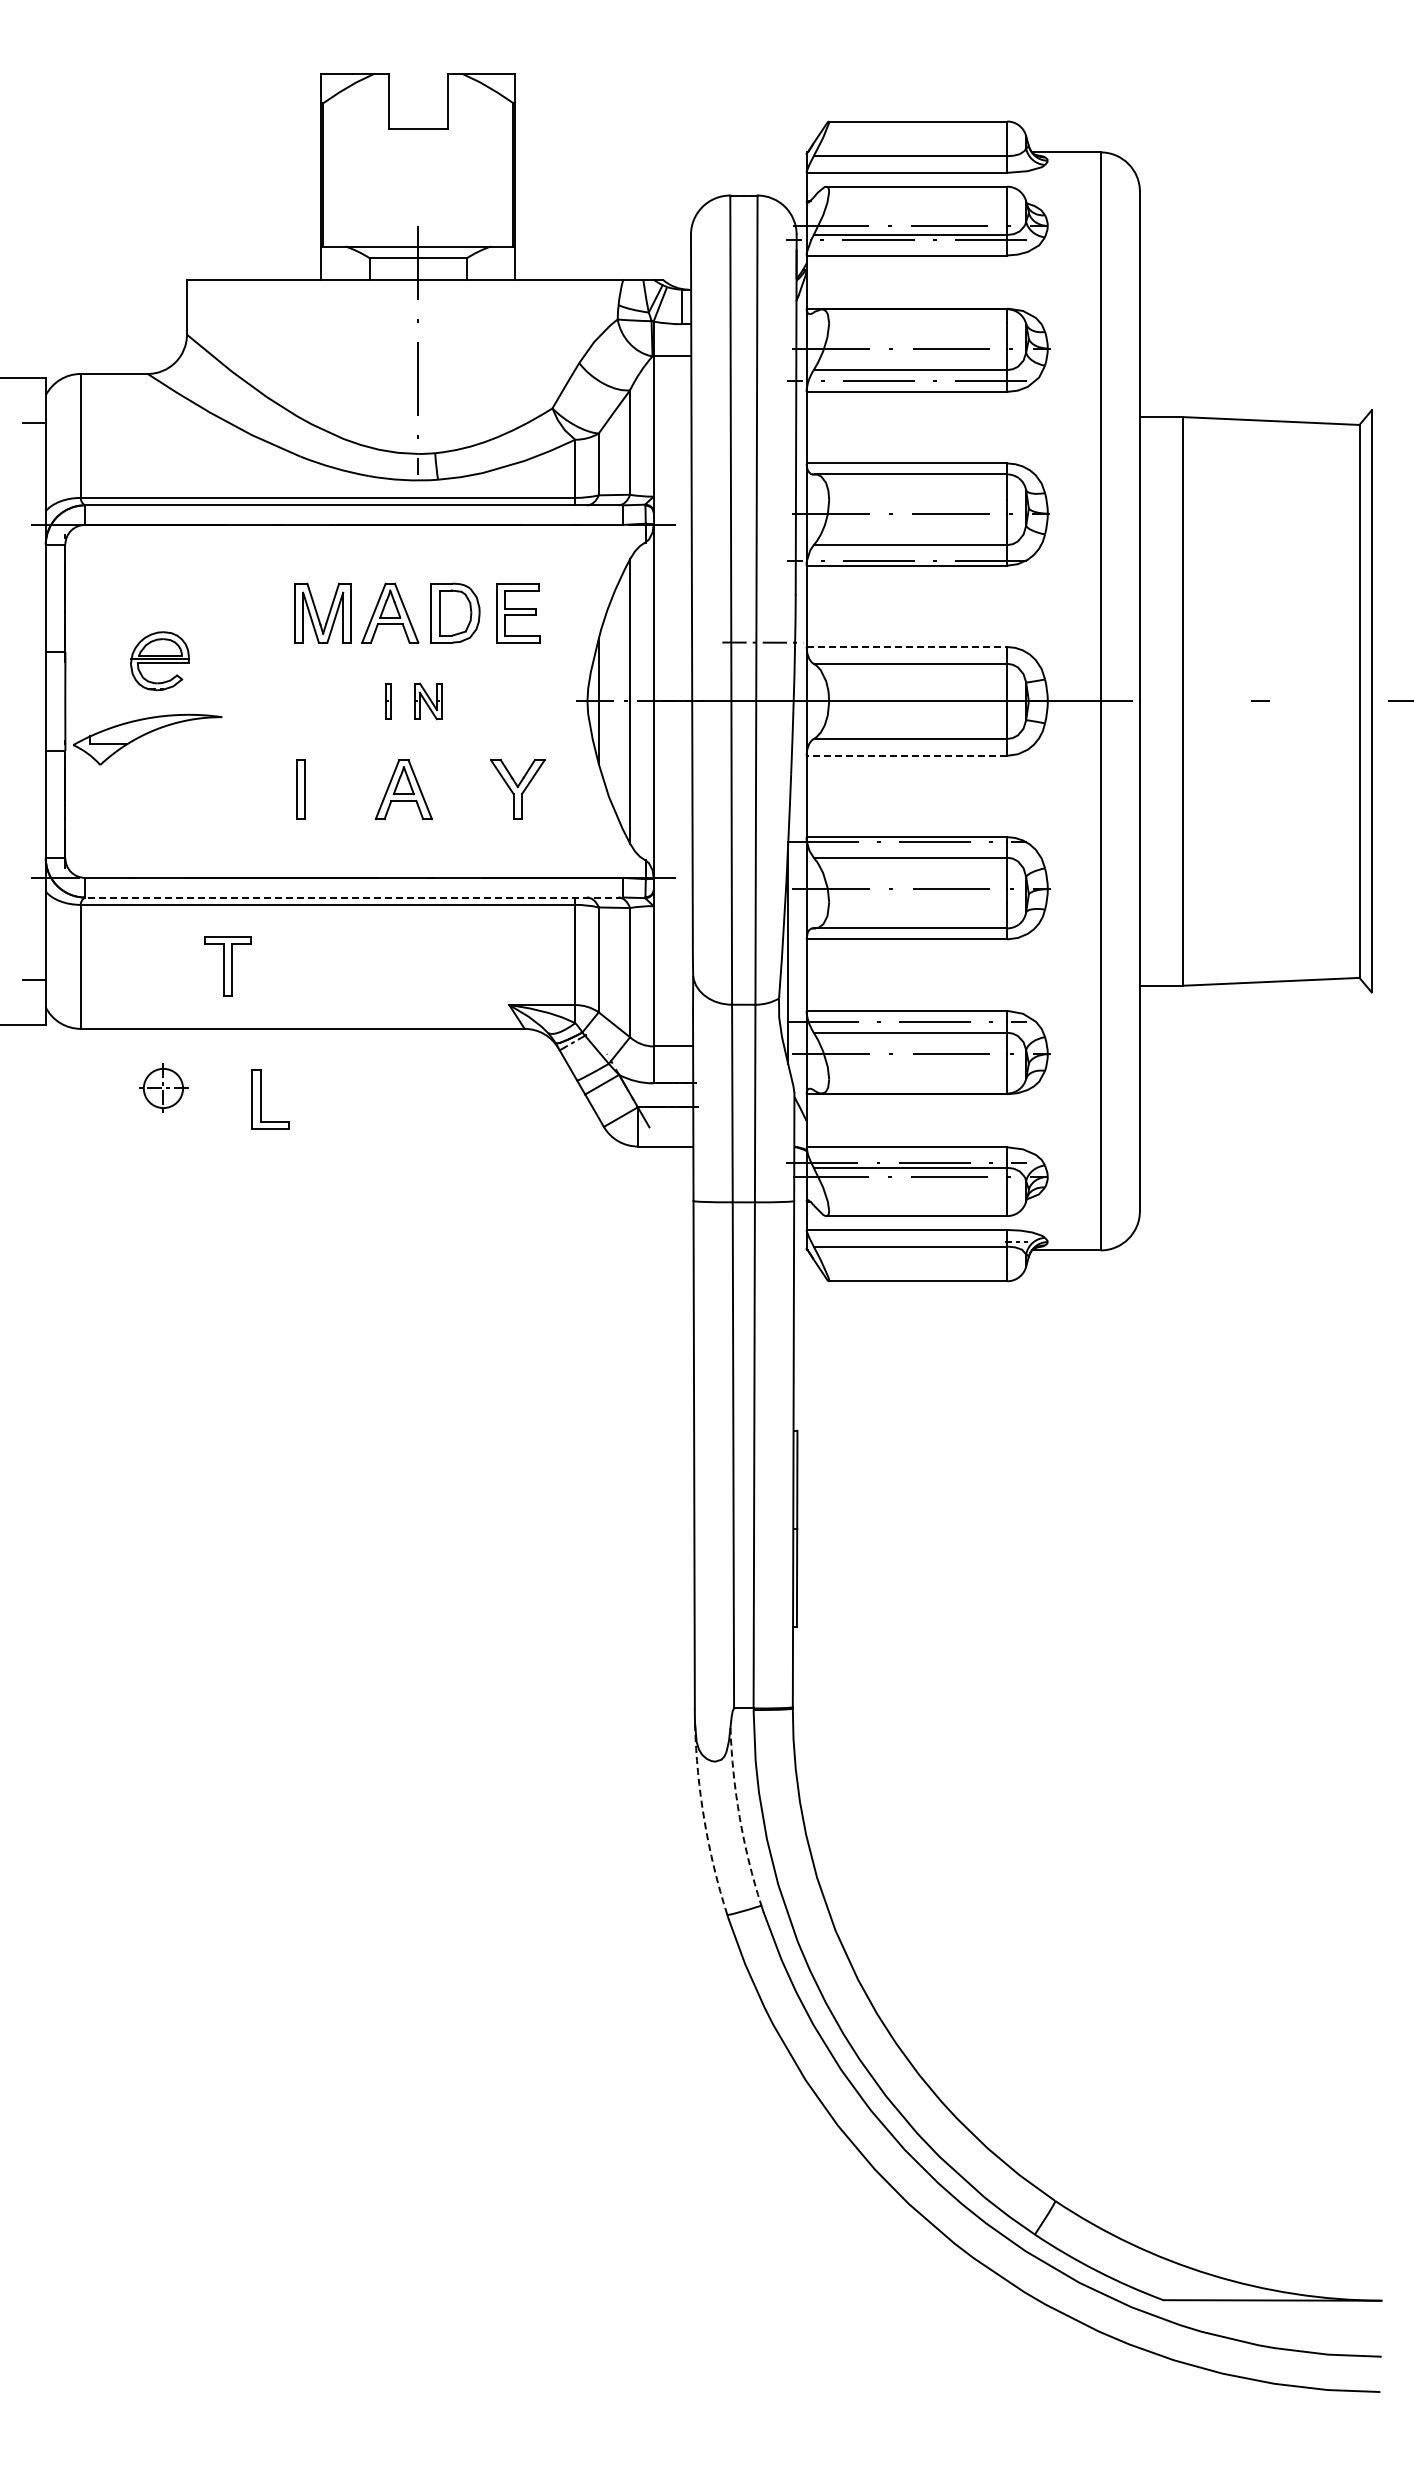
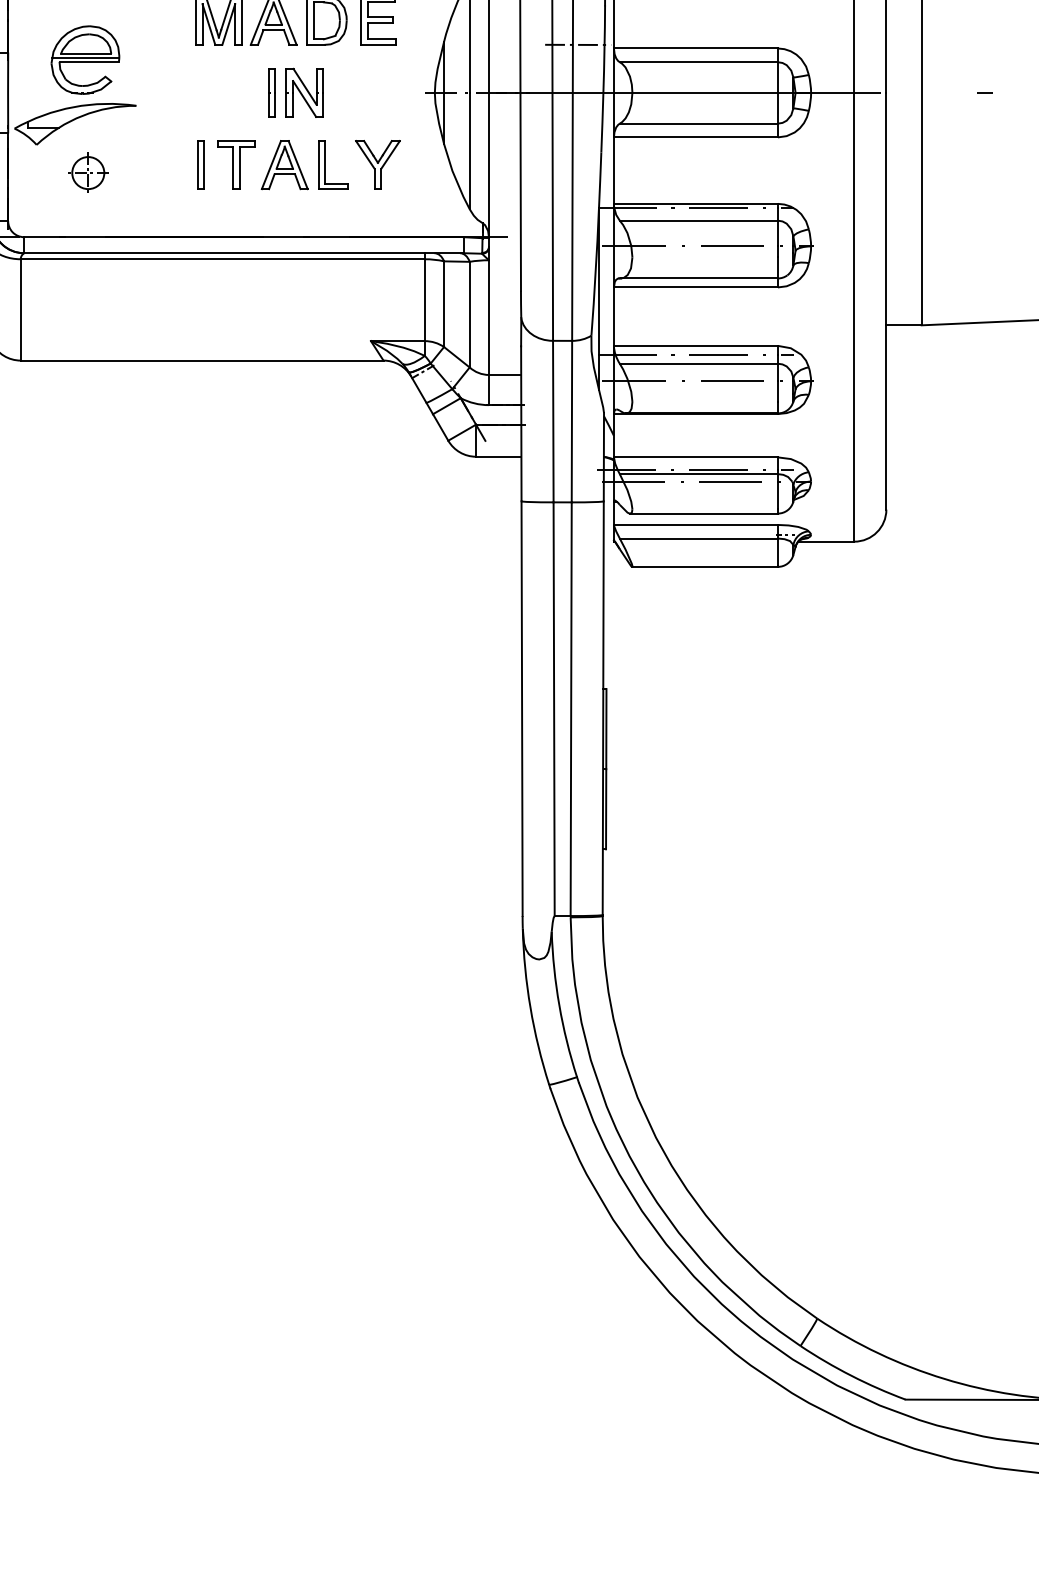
line: (907, 647) -> (696, 48), dashed -> solid
part: (159, 660) -> (85, 59), size x1.43
part: (387, 701) -> (271, 93), size x1.67
part: (428, 701) -> (304, 93), size x1.67
line: (906, 755) -> (695, 137), dashed -> solid
line: (353, 897) -> (243, 253), dashed -> solid
part: (227, 966) -> (236, 164), moved
part: (163, 1087) -> (88, 172), moved
part: (261, 1099) -> (326, 164), moved
arc: (739, 1817) -> (559, 1005), dashed -> solid
arc: (704, 1820) -> (530, 1007), dashed -> solid

